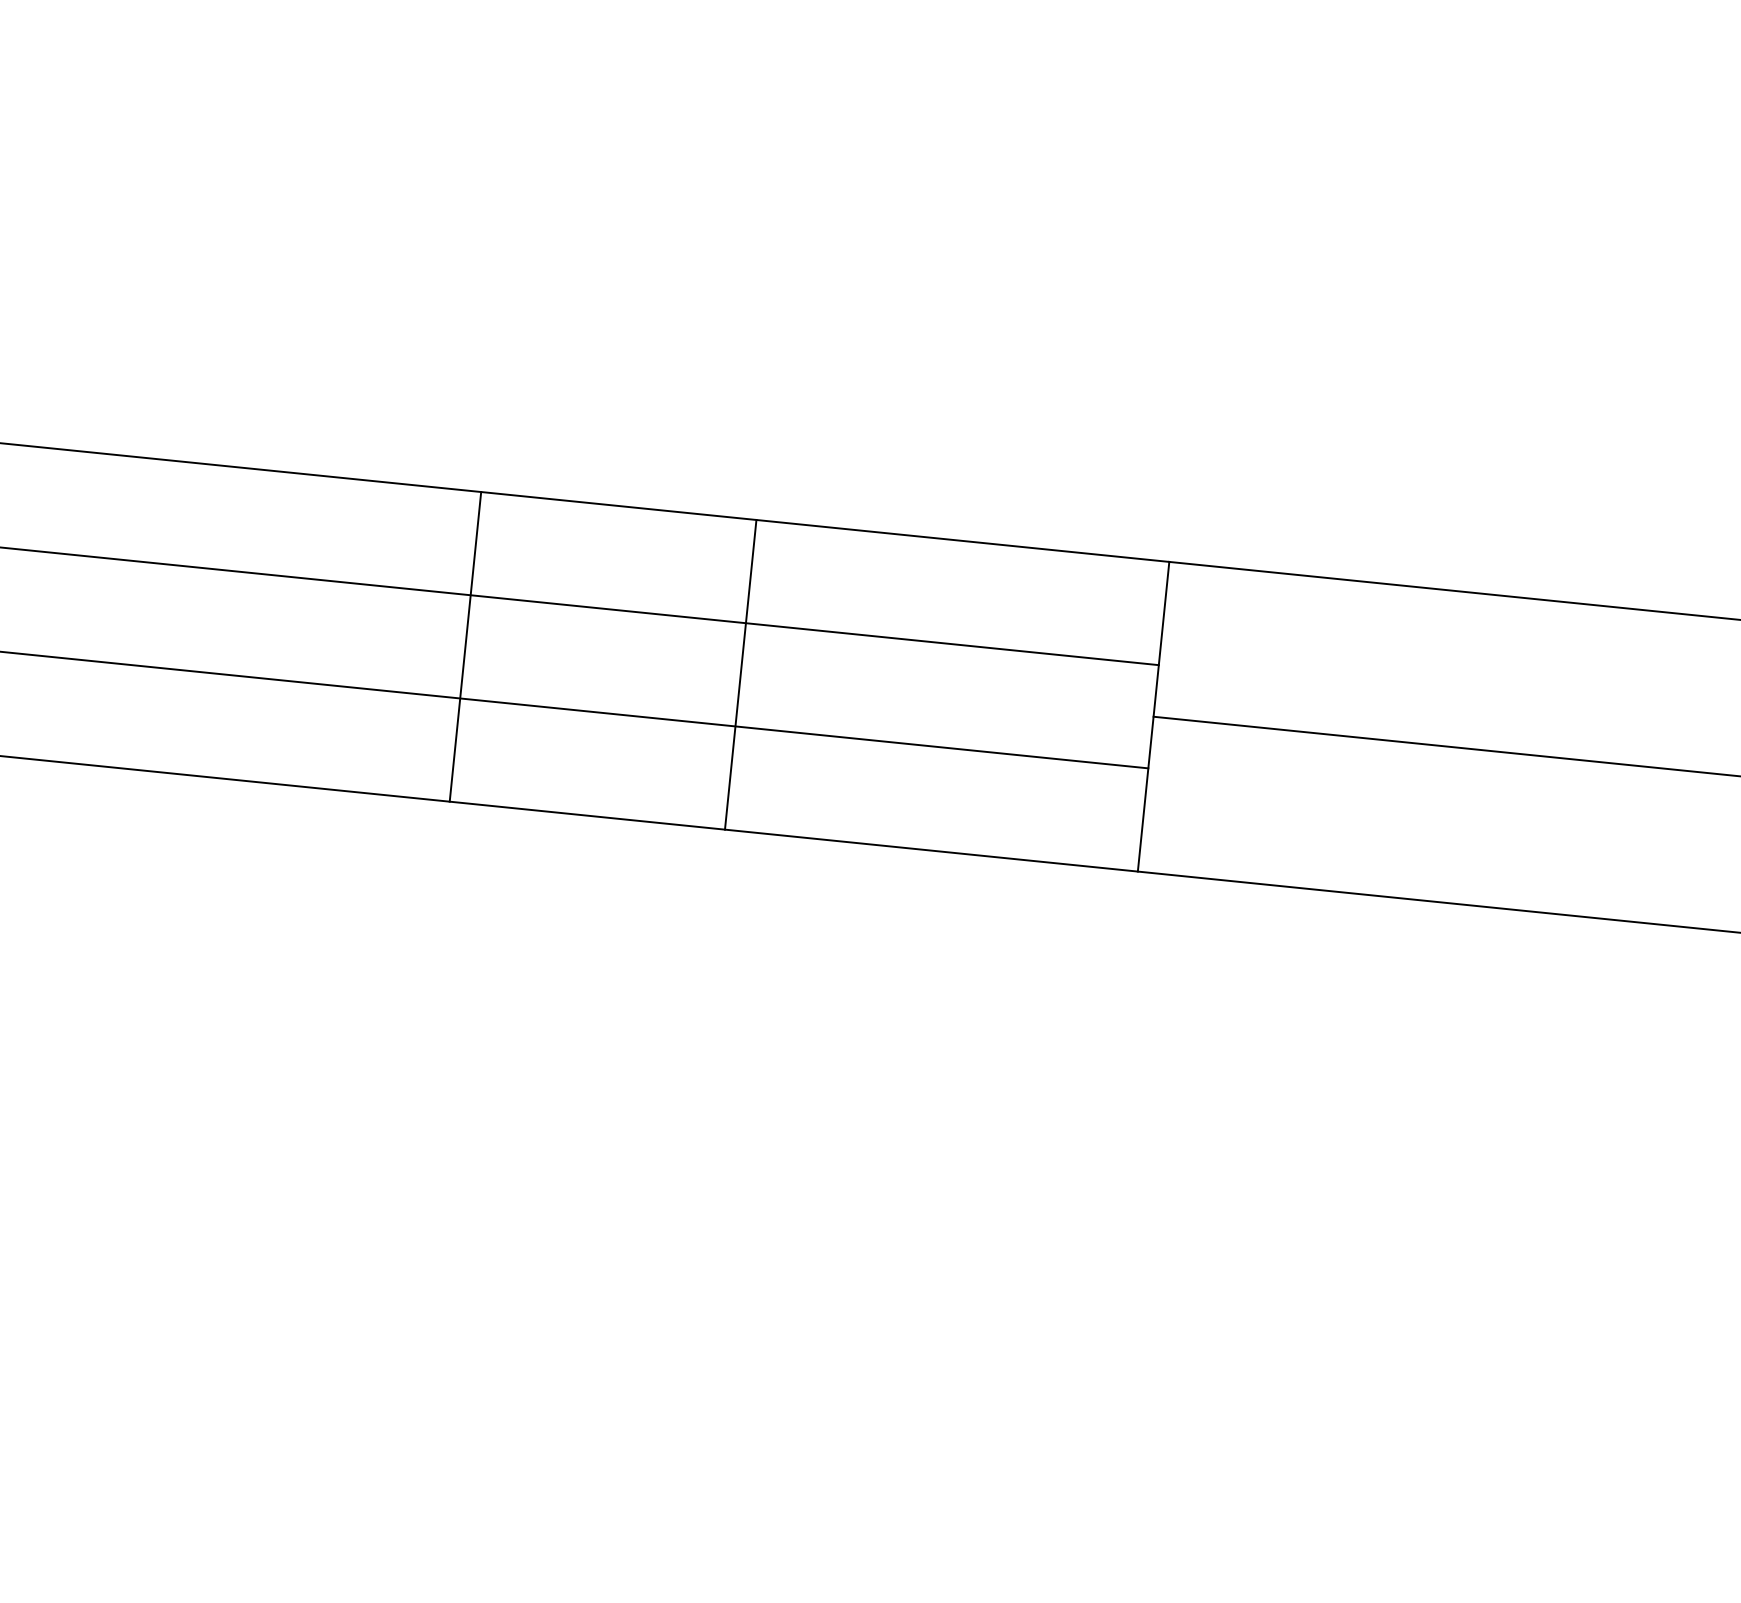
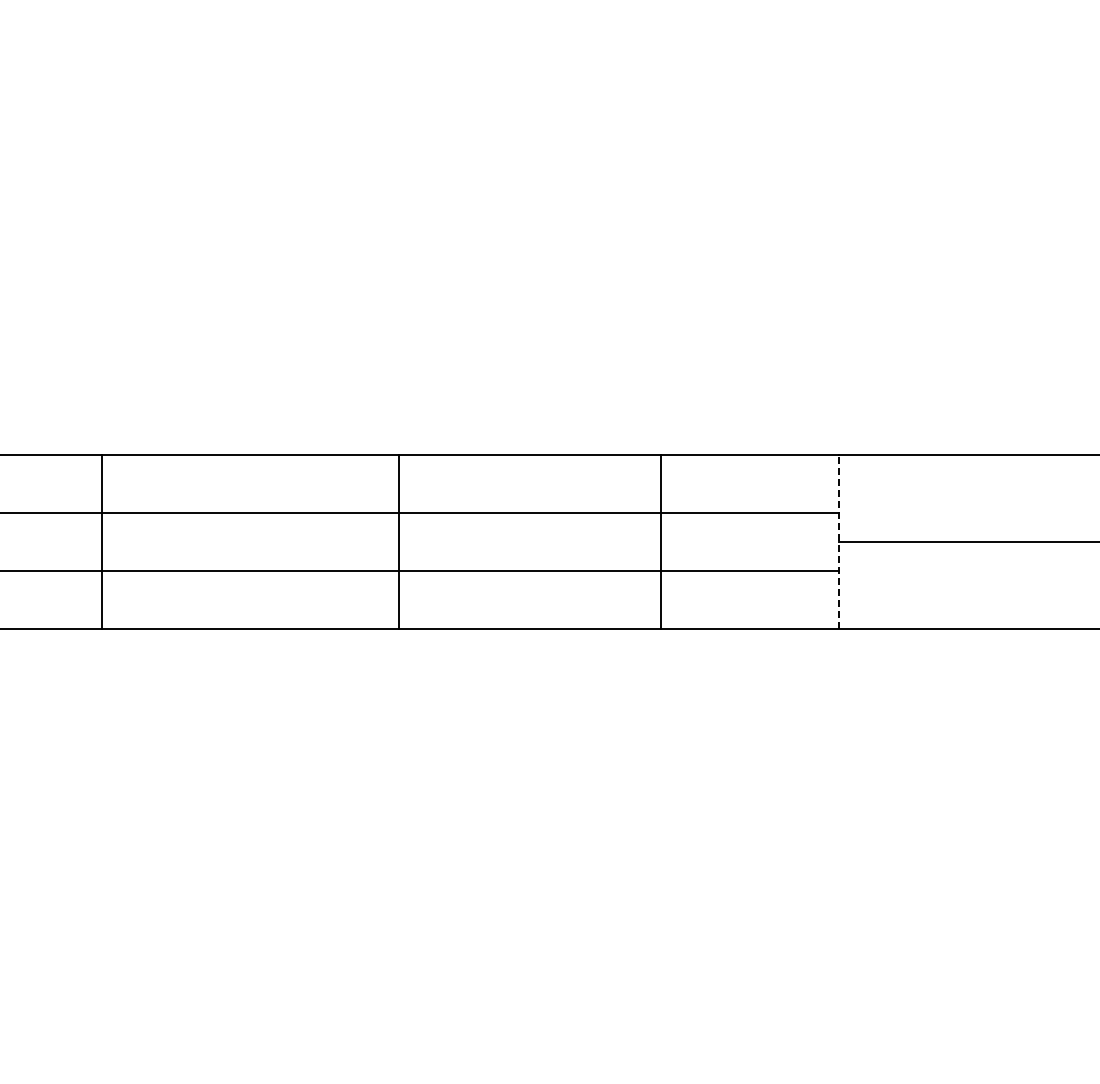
line: (466, 646) -> (399, 541), moved
line: (741, 673) -> (661, 541), moved
line: (1152, 715) -> (838, 541), solid -> dashed

